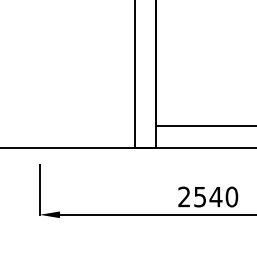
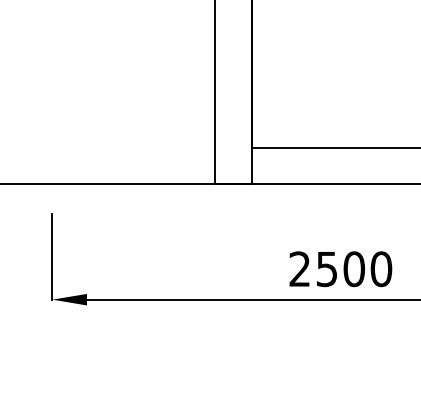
text: (215, 196) -> (353, 268), 2540 -> 2500

